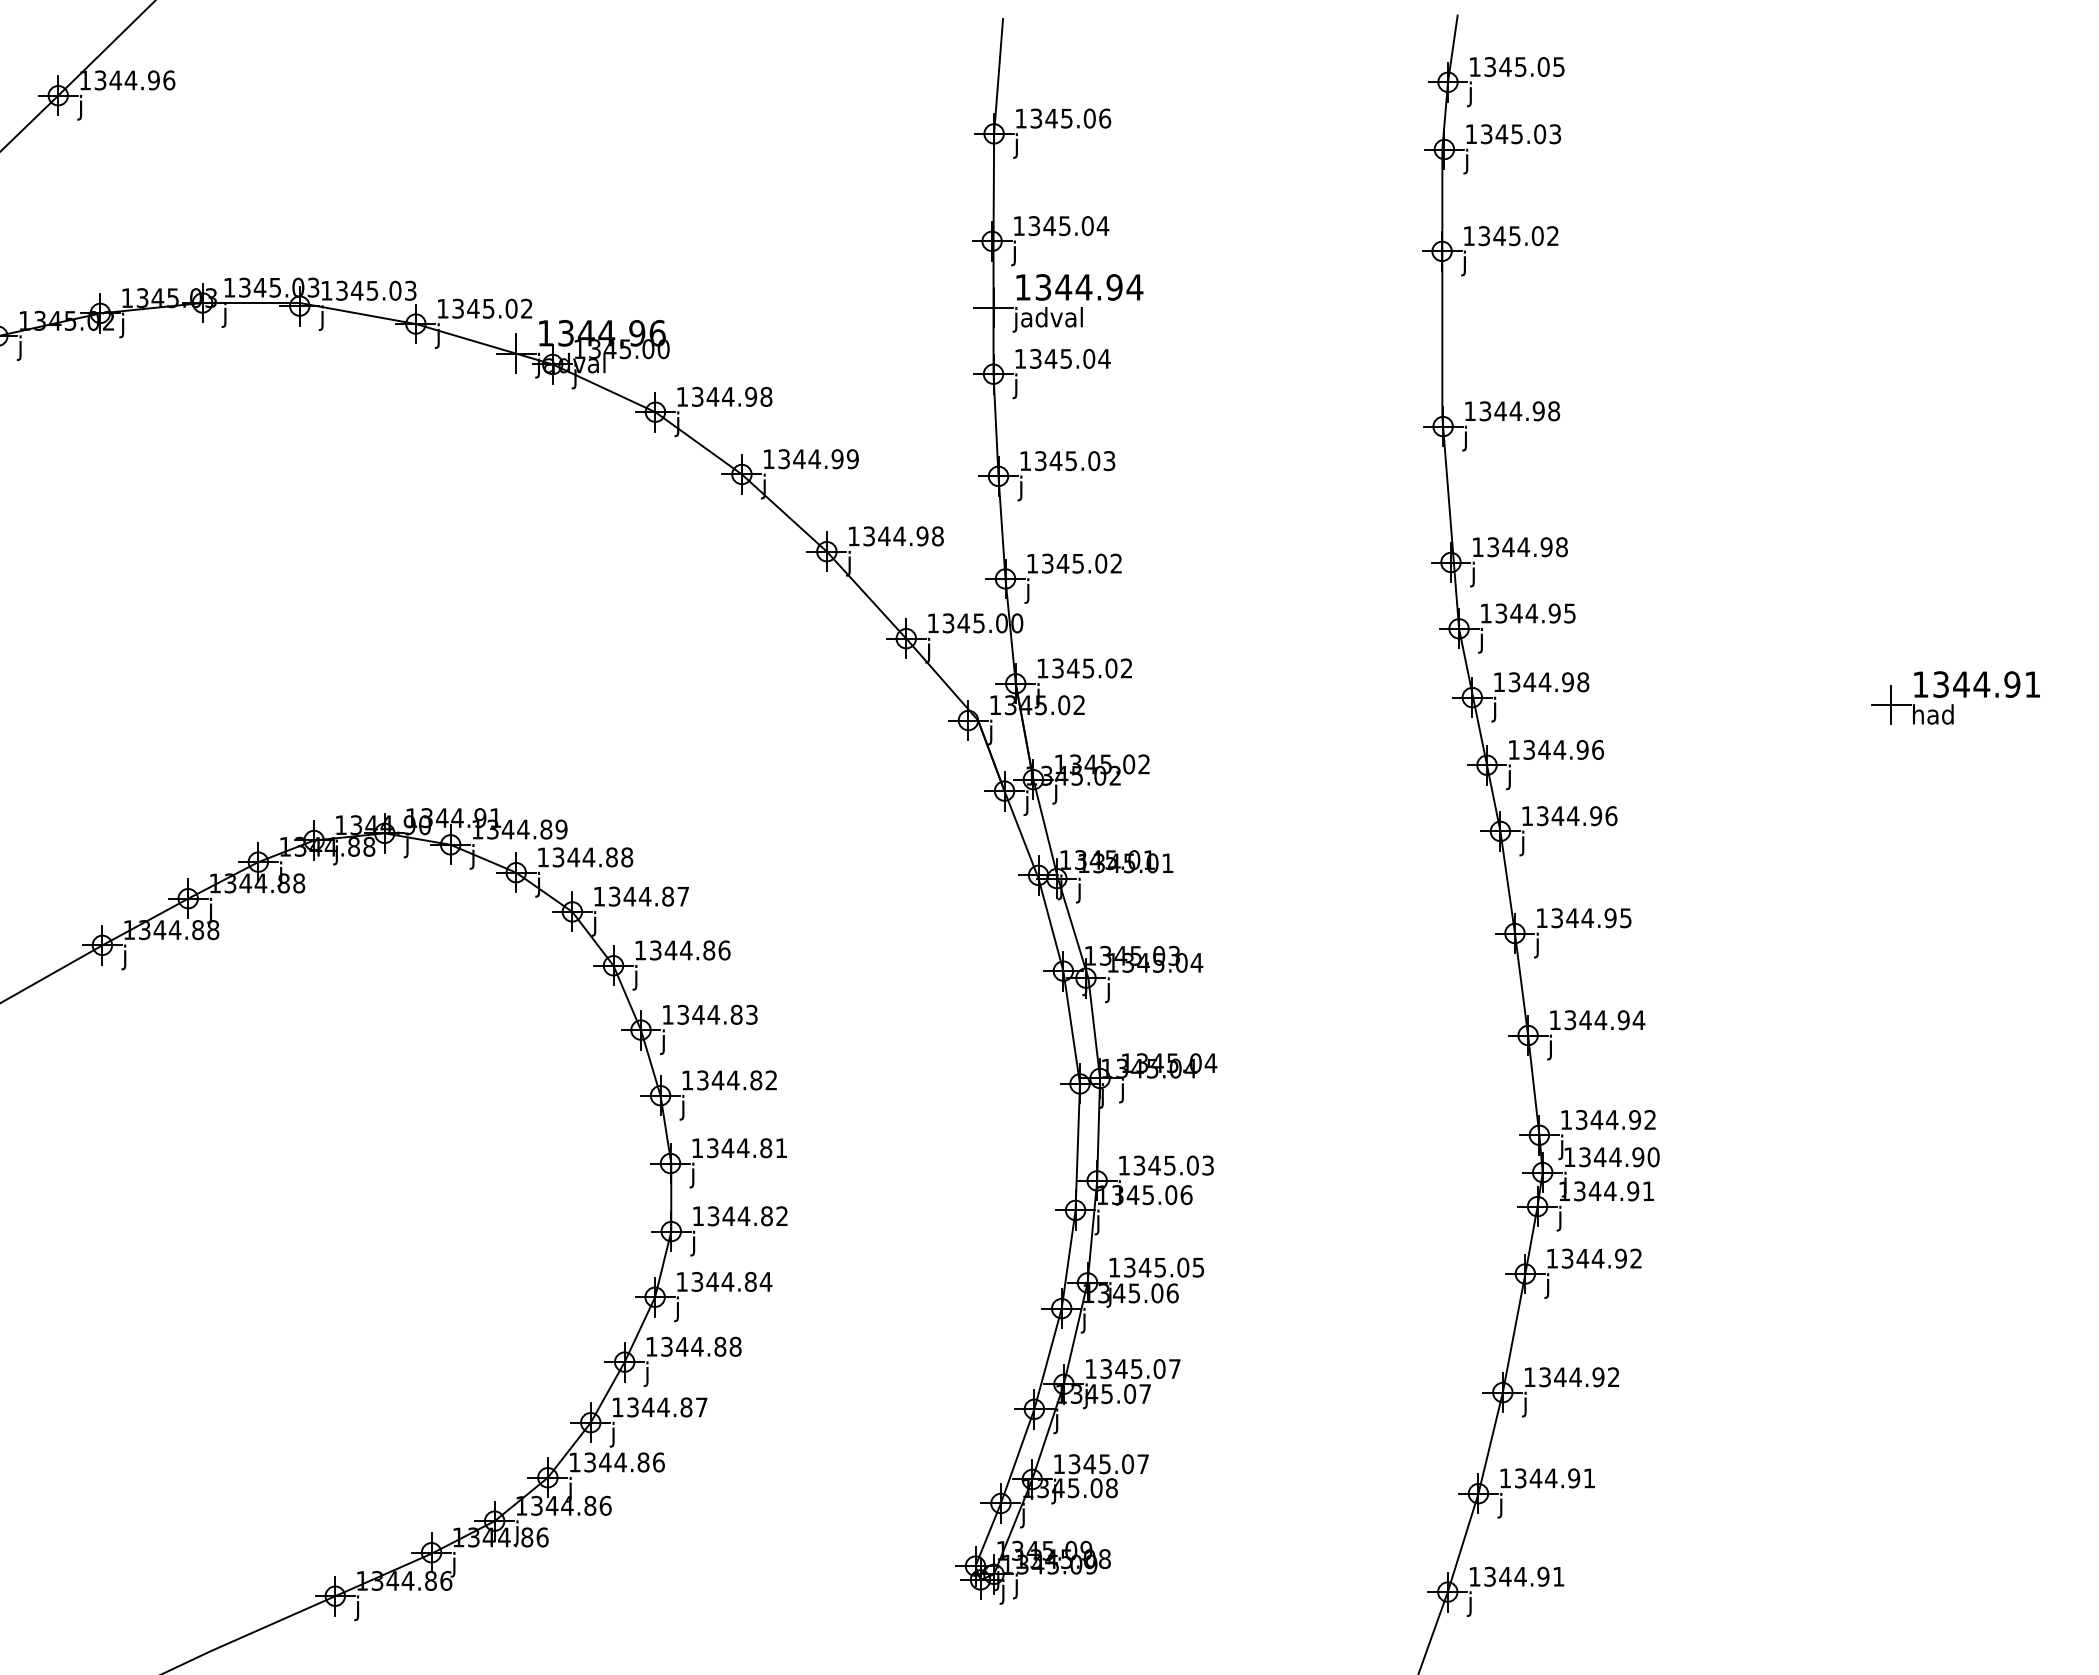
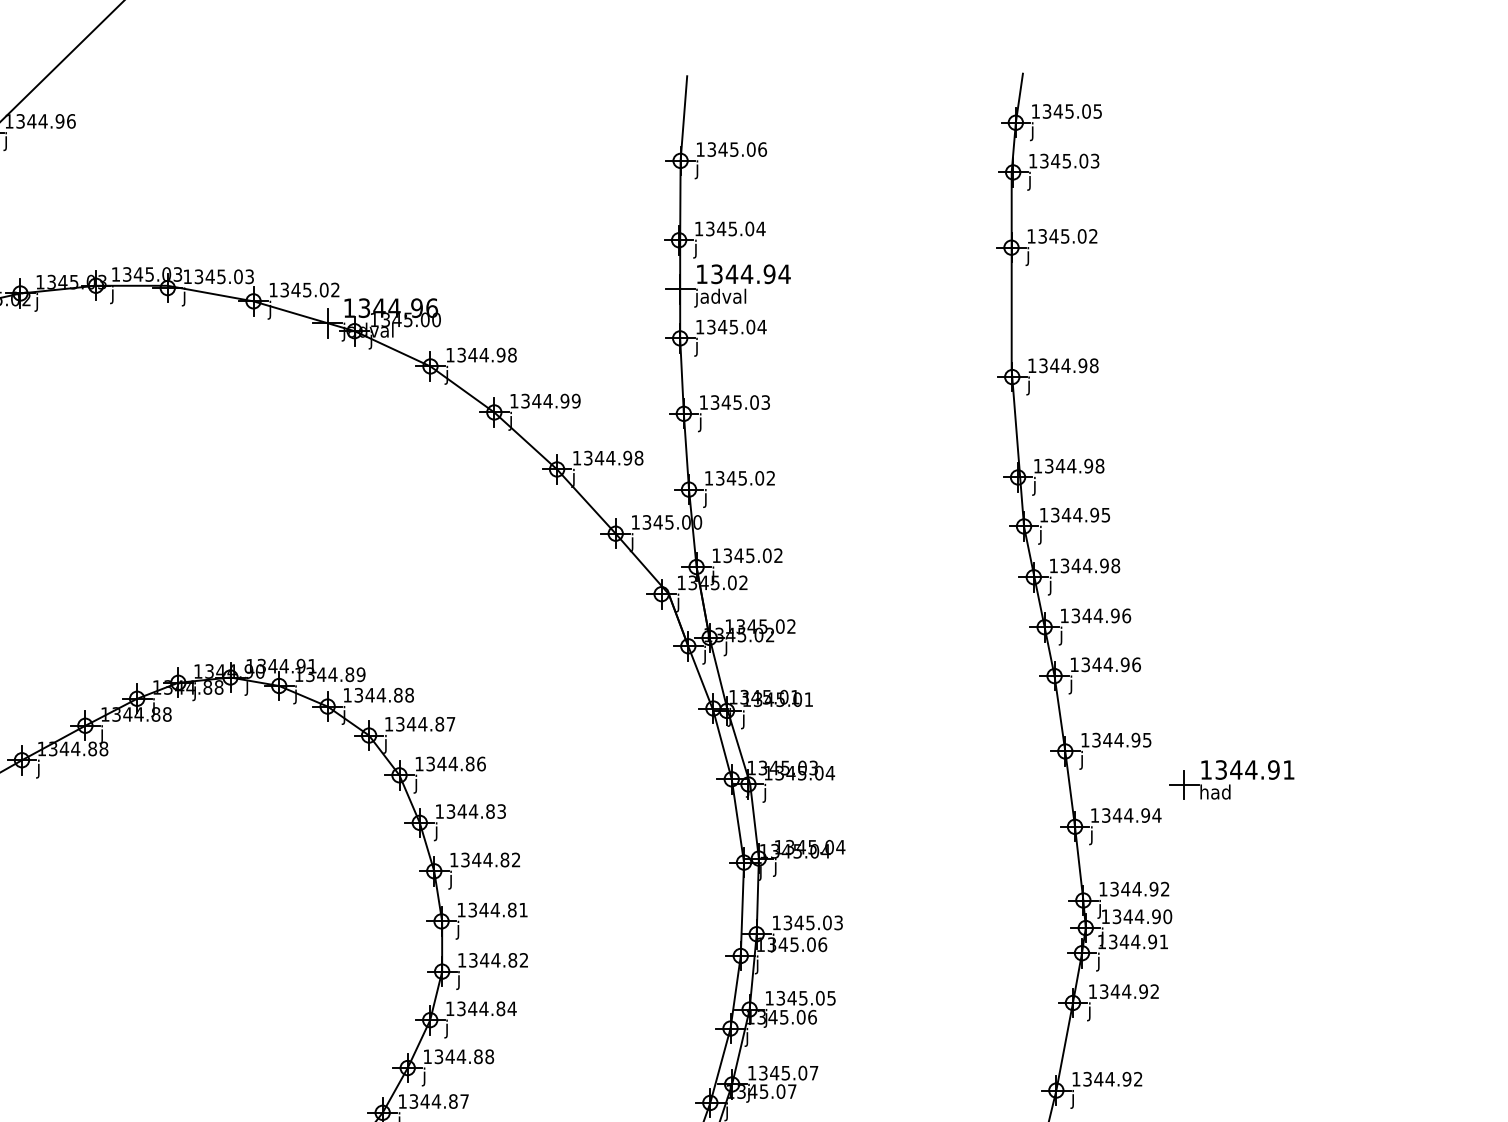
part: (1955, 697) -> (1231, 779), moved

